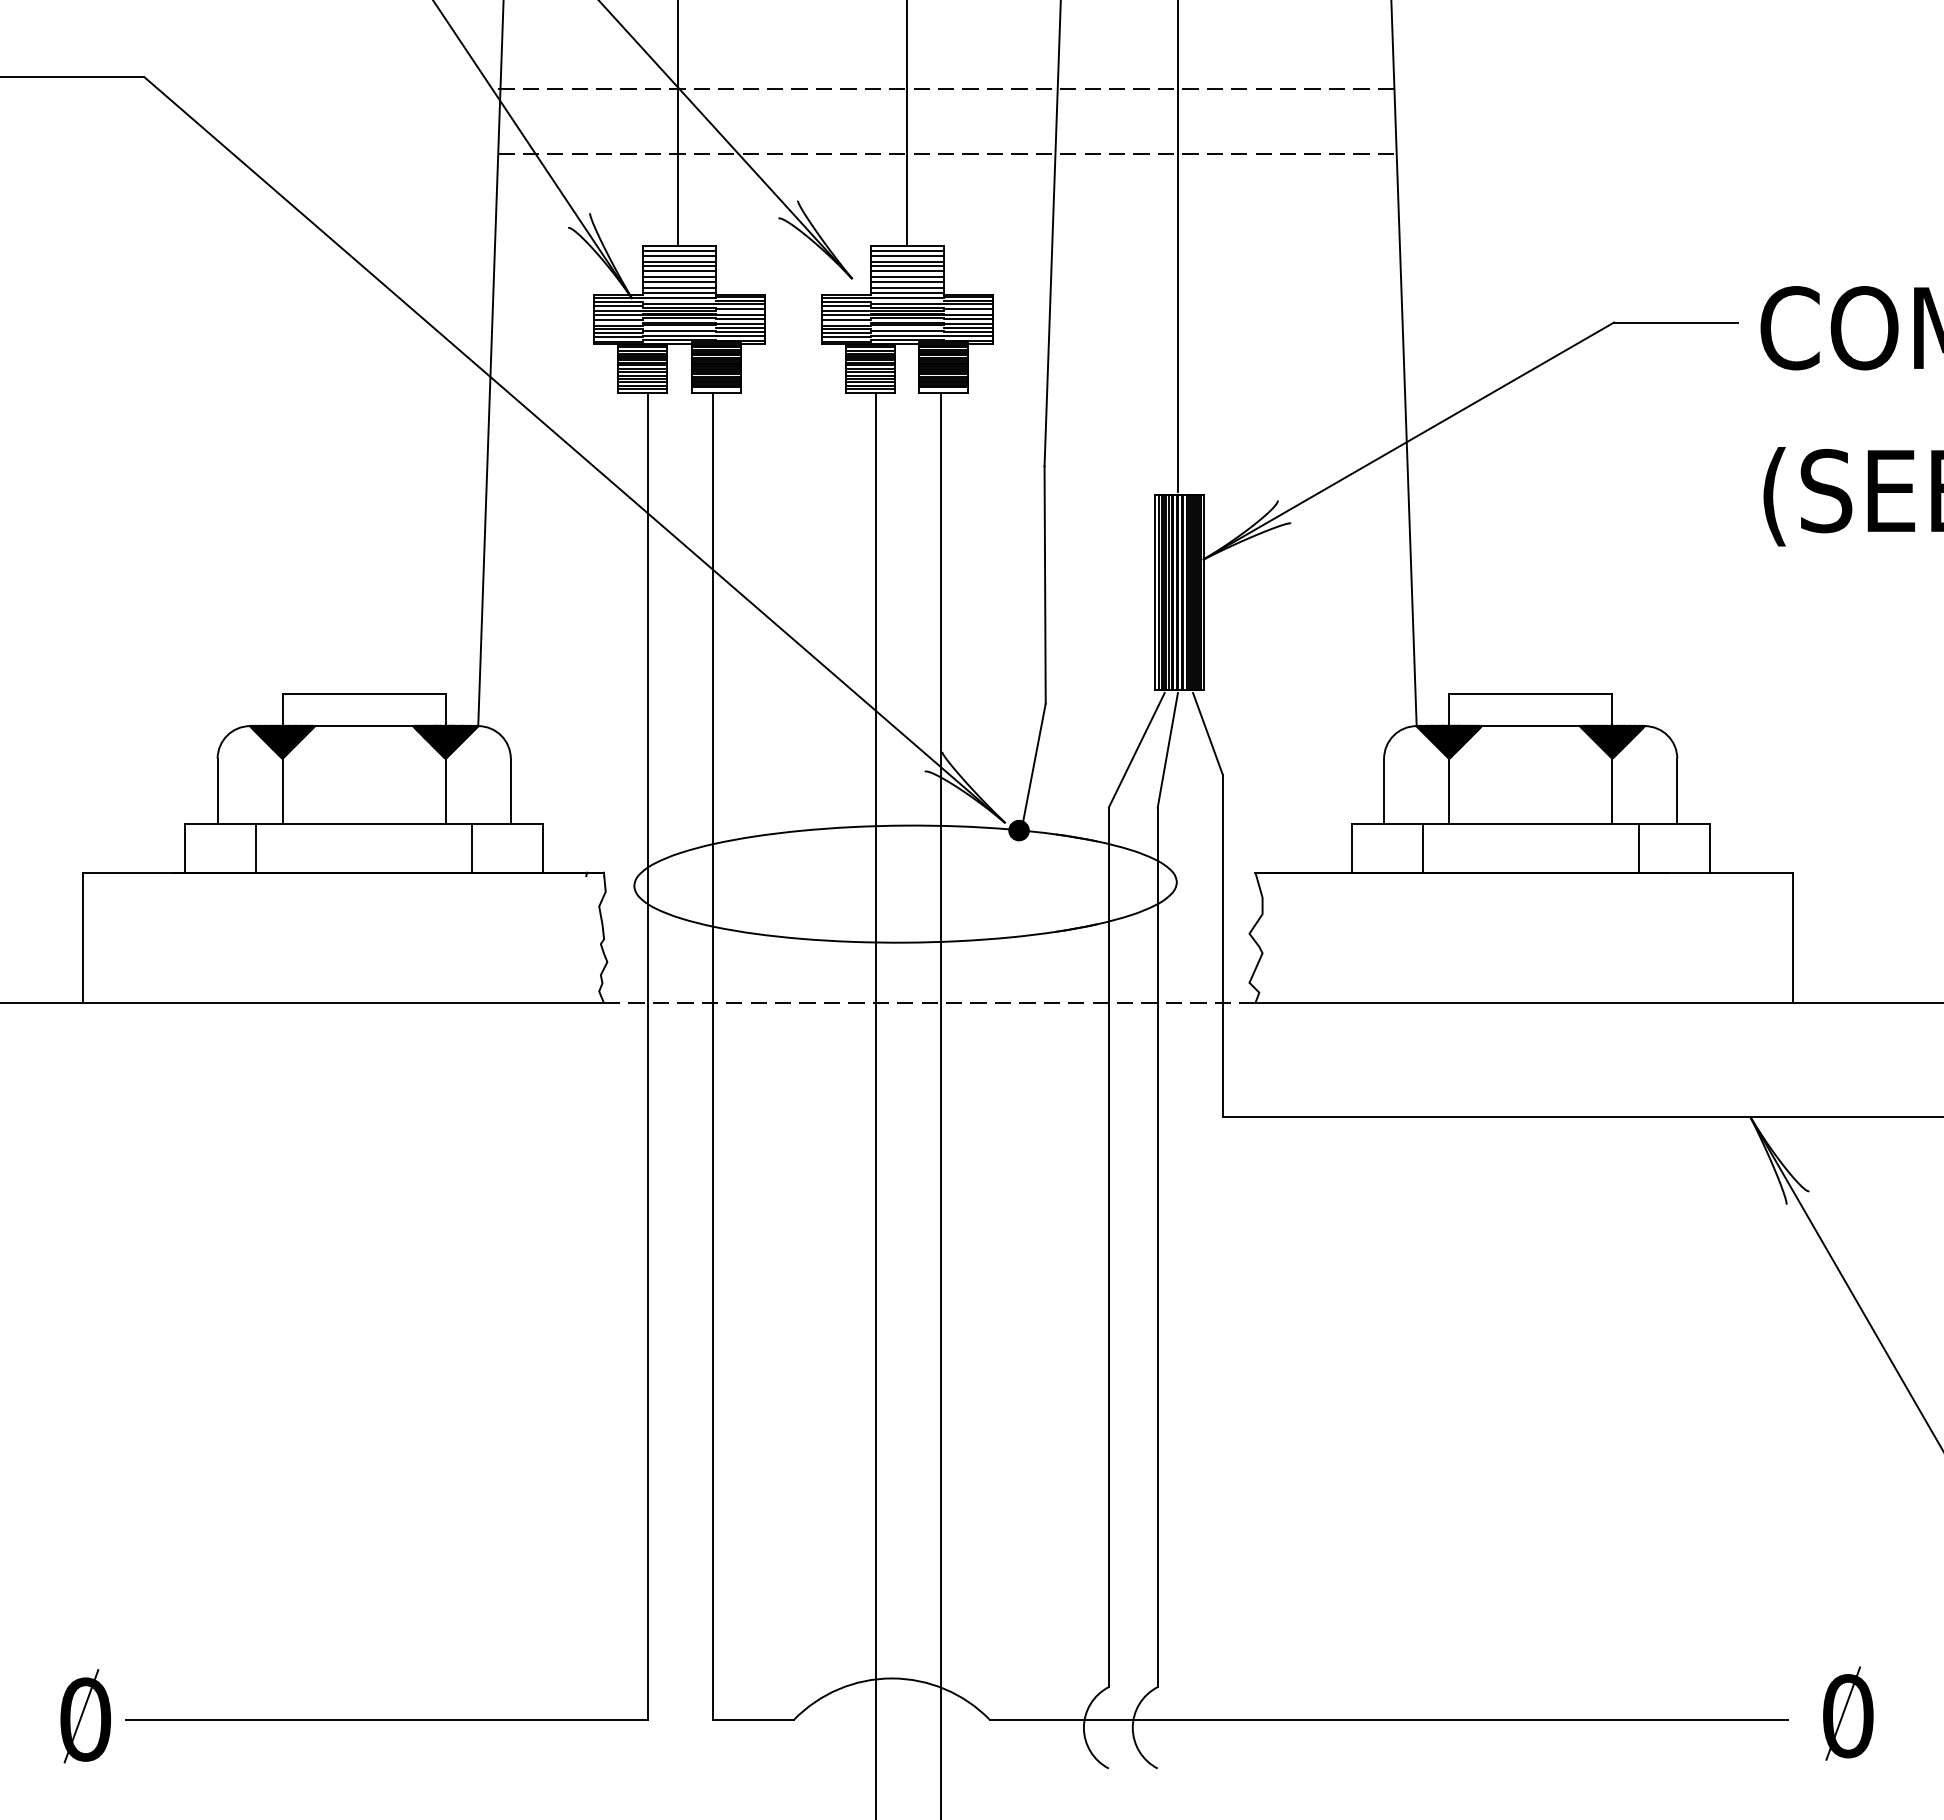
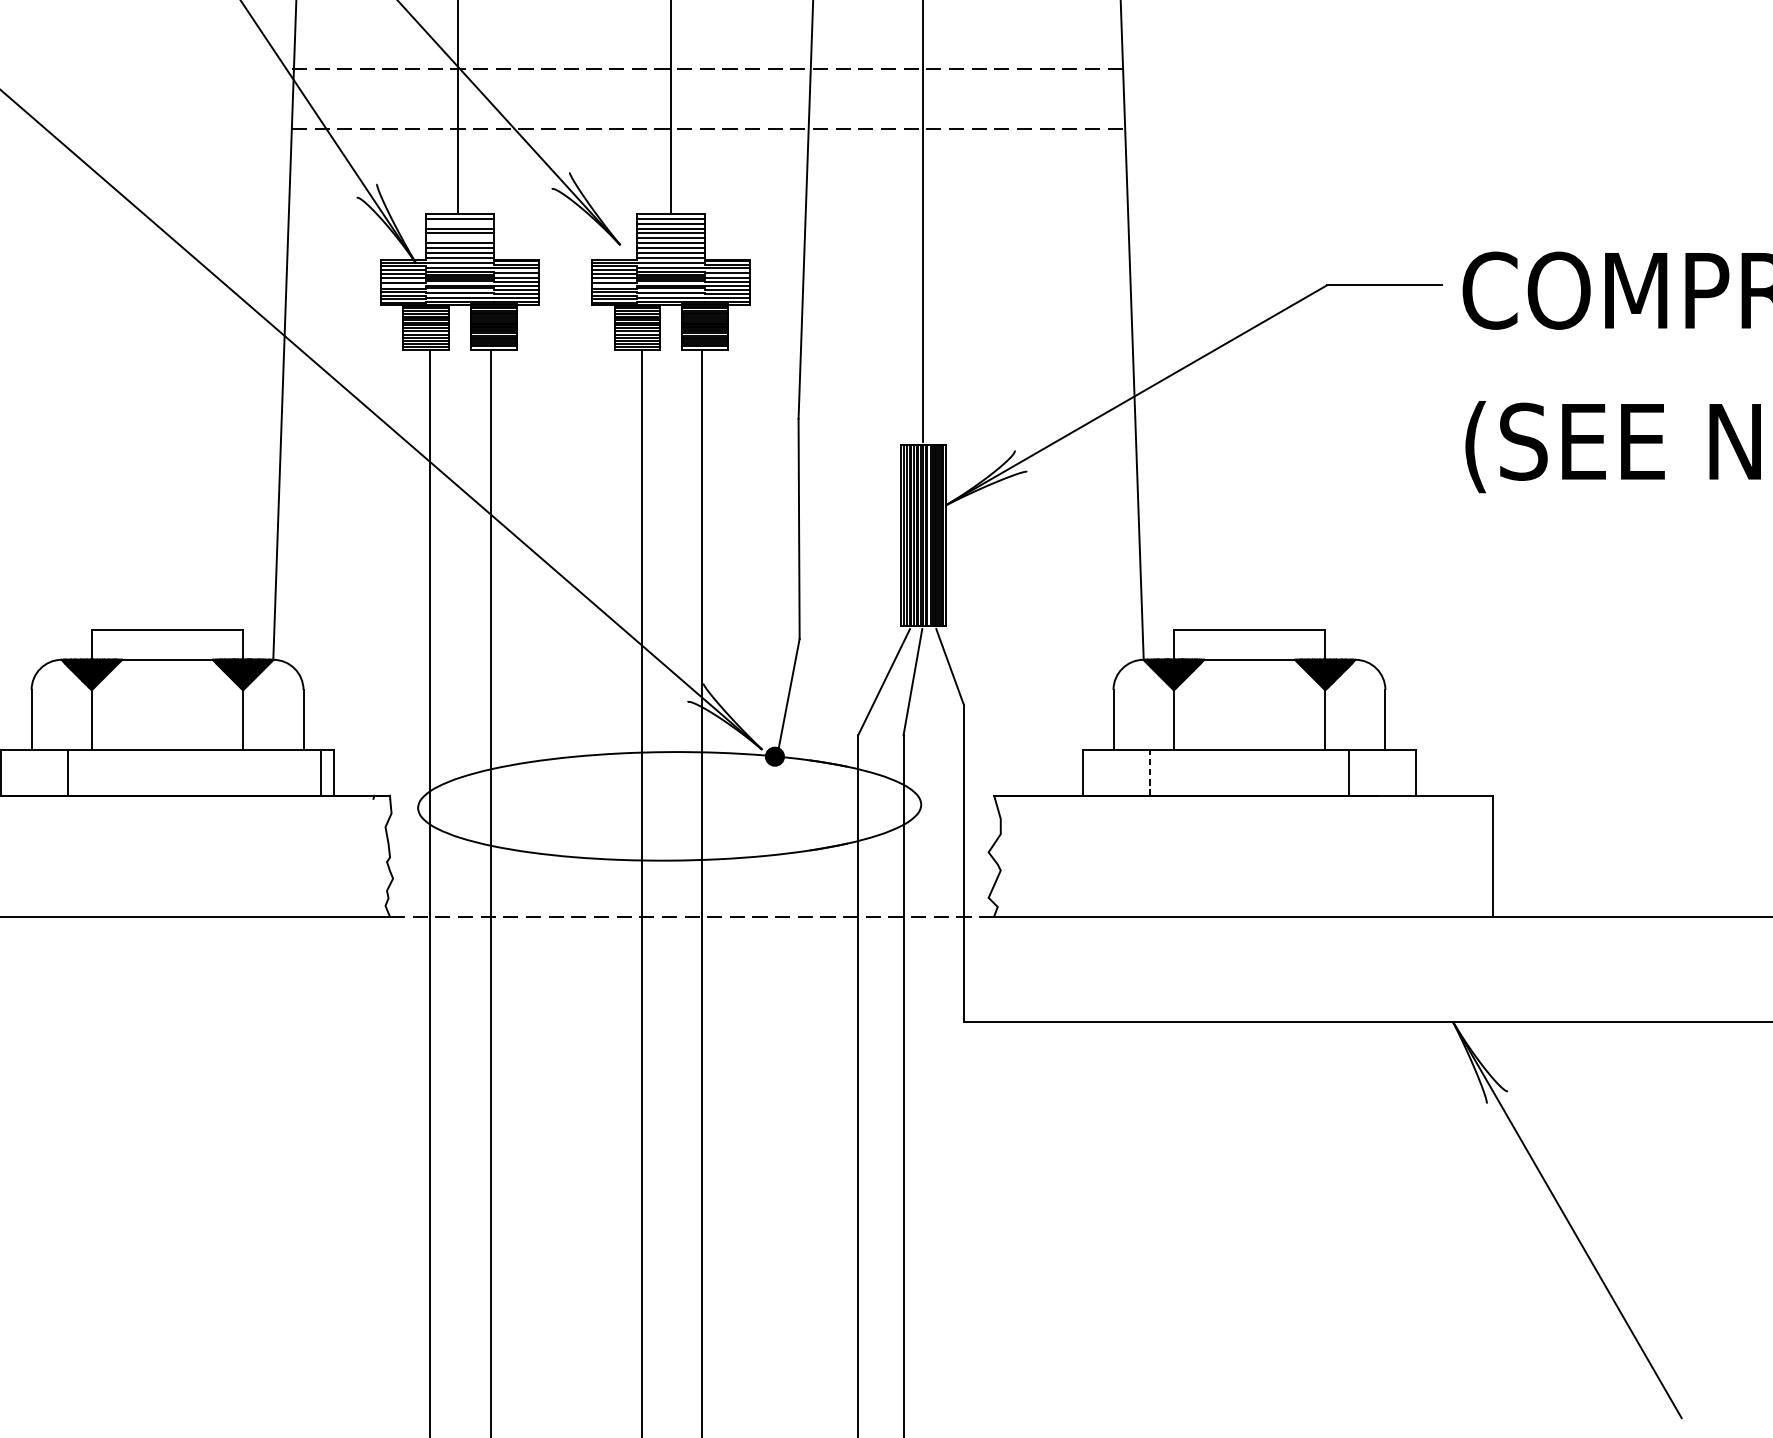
line: (679, 255) -> (459, 223), removed
line: (679, 271) -> (459, 238), removed
line: (471, 847) -> (320, 772), moved
line: (1423, 847) -> (1150, 772), solid -> dashed

